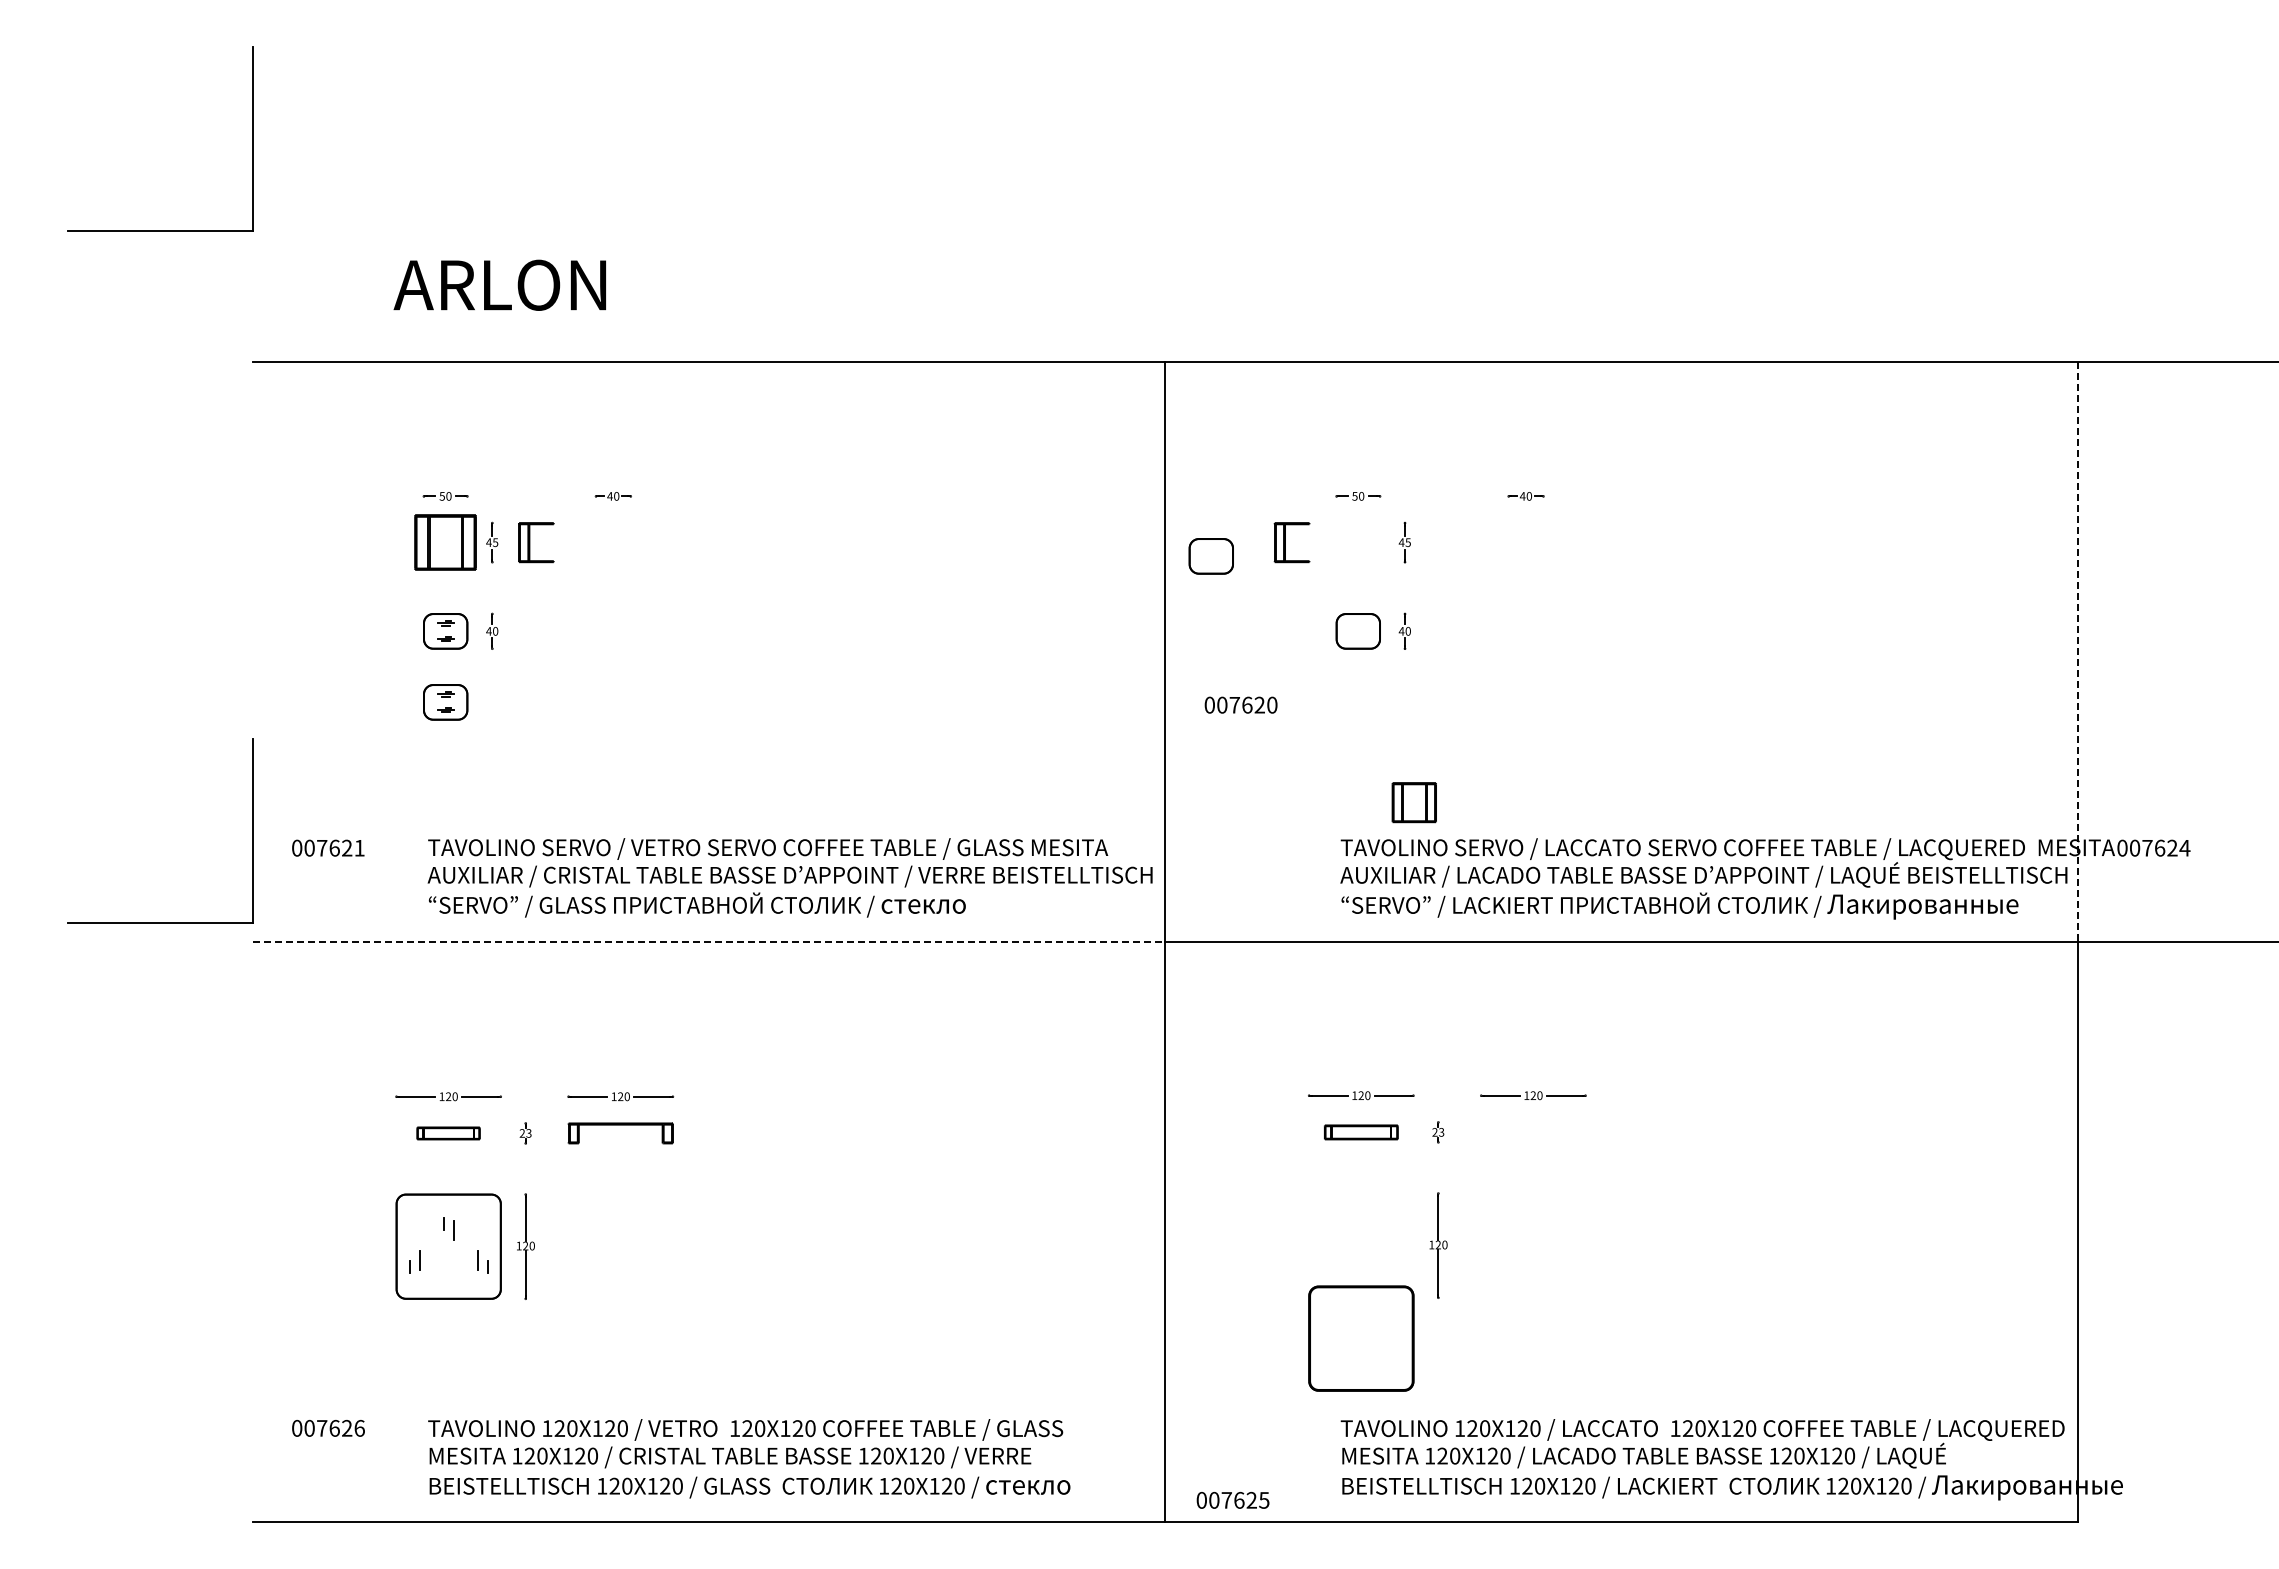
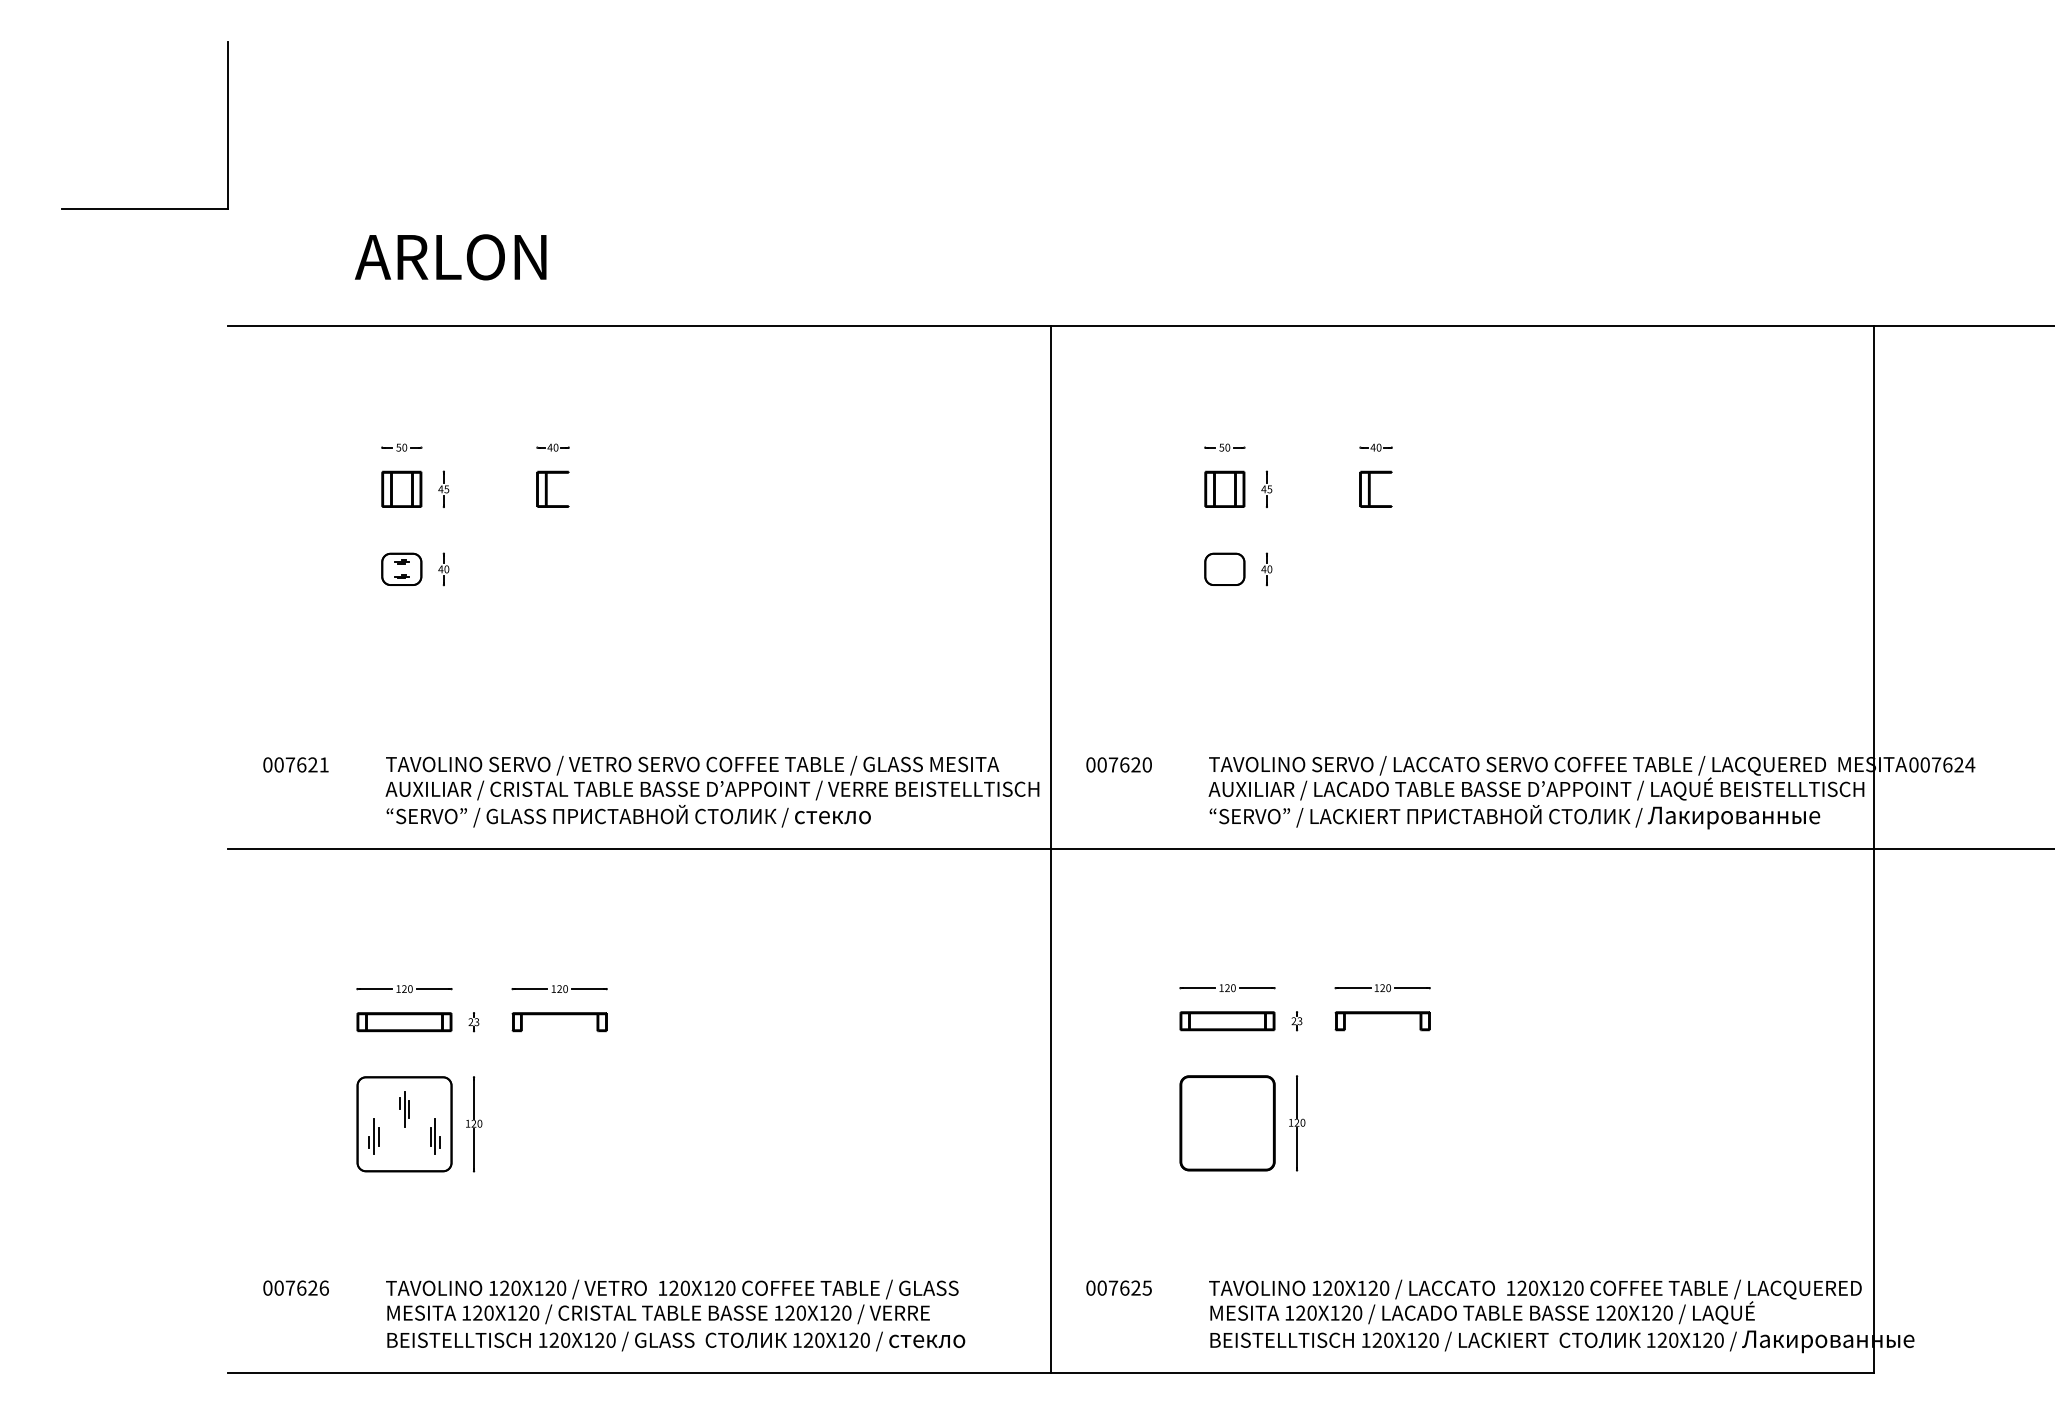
part: (445, 542) -> (401, 489), size x0.71
part: (536, 542) -> (553, 489), moved
part: (1291, 542) -> (1375, 489), moved
part: (1210, 556) -> (1091, 501), removed
line: (2078, 652) -> (1874, 588), dashed -> solid
part: (445, 702) -> (401, 633), removed
text: (1240, 704) -> (1118, 764), moved
part: (1413, 802) -> (1224, 489), moved
part: (252, 830) -> (227, 748), removed
line: (709, 941) -> (639, 849), dashed -> solid
part: (1533, 1124) -> (1382, 1014), added
part: (1361, 1132) -> (1227, 1021), size x1.43
part: (448, 1133) -> (404, 1022), size x1.67
line: (448, 1229) -> (404, 1108), added
line: (414, 1260) -> (373, 1136), added
line: (482, 1260) -> (435, 1136), added
part: (1361, 1338) -> (1227, 1123), moved
text: (1232, 1500) -> (1118, 1288), moved

